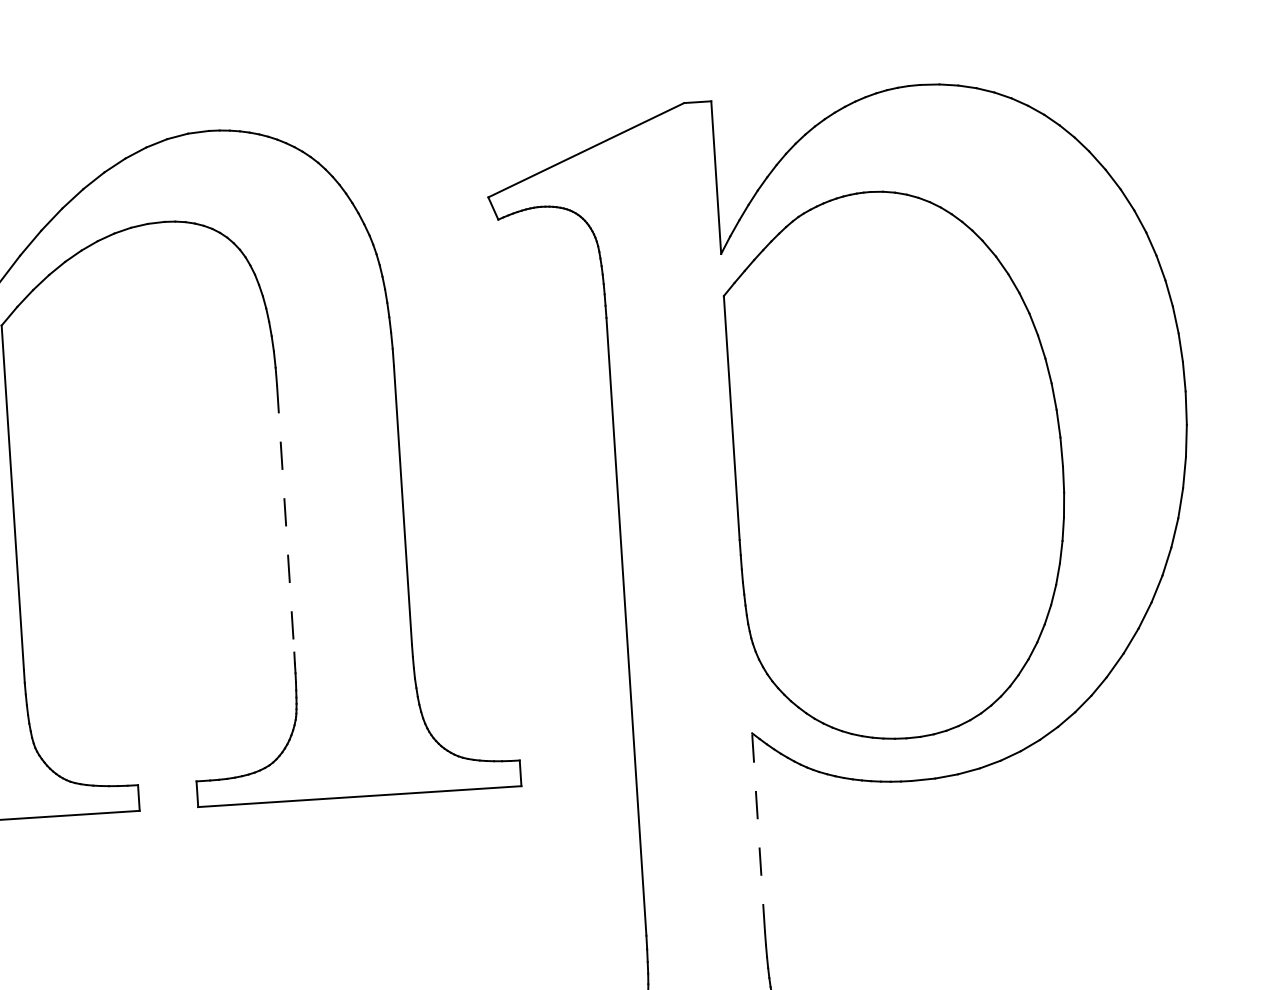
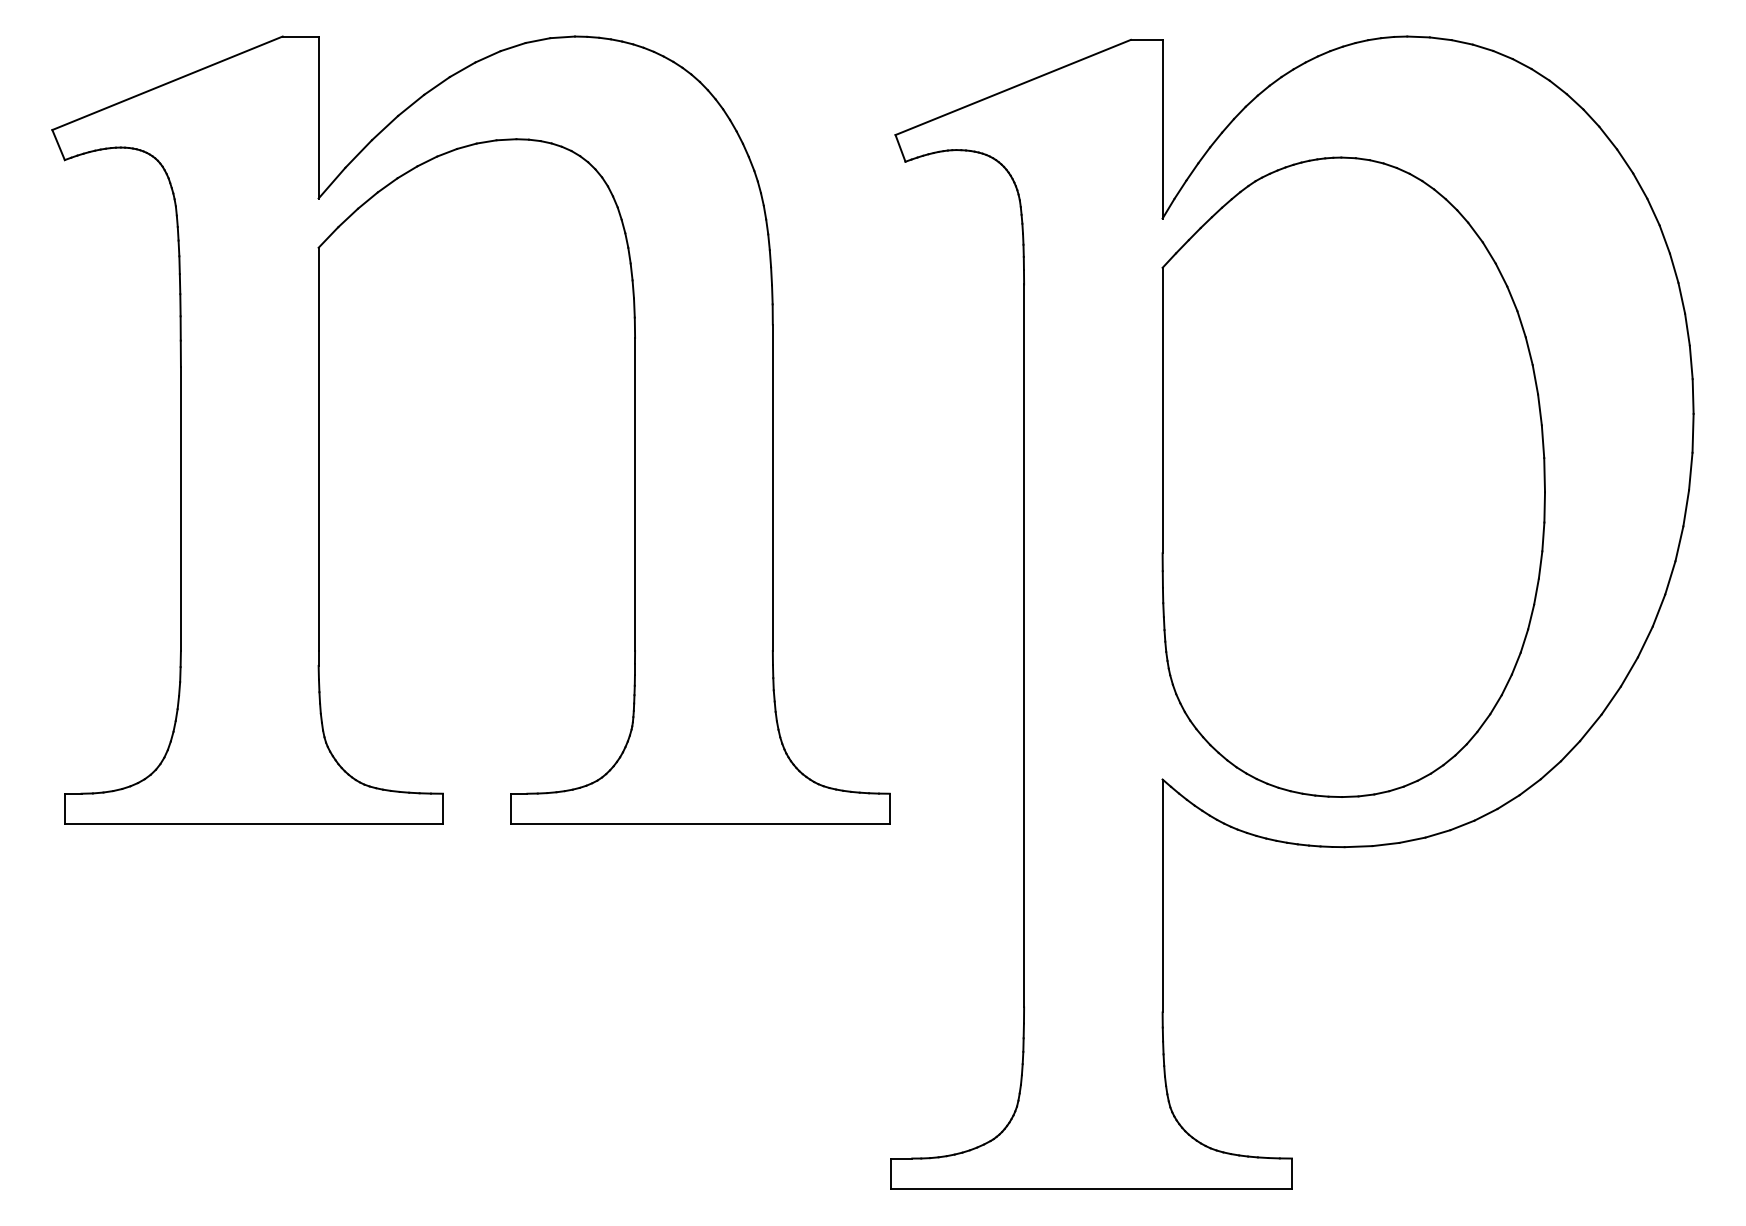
line: (286, 518) -> (635, 494), dashed -> solid
line: (758, 832) -> (1162, 895), dashed -> solid

